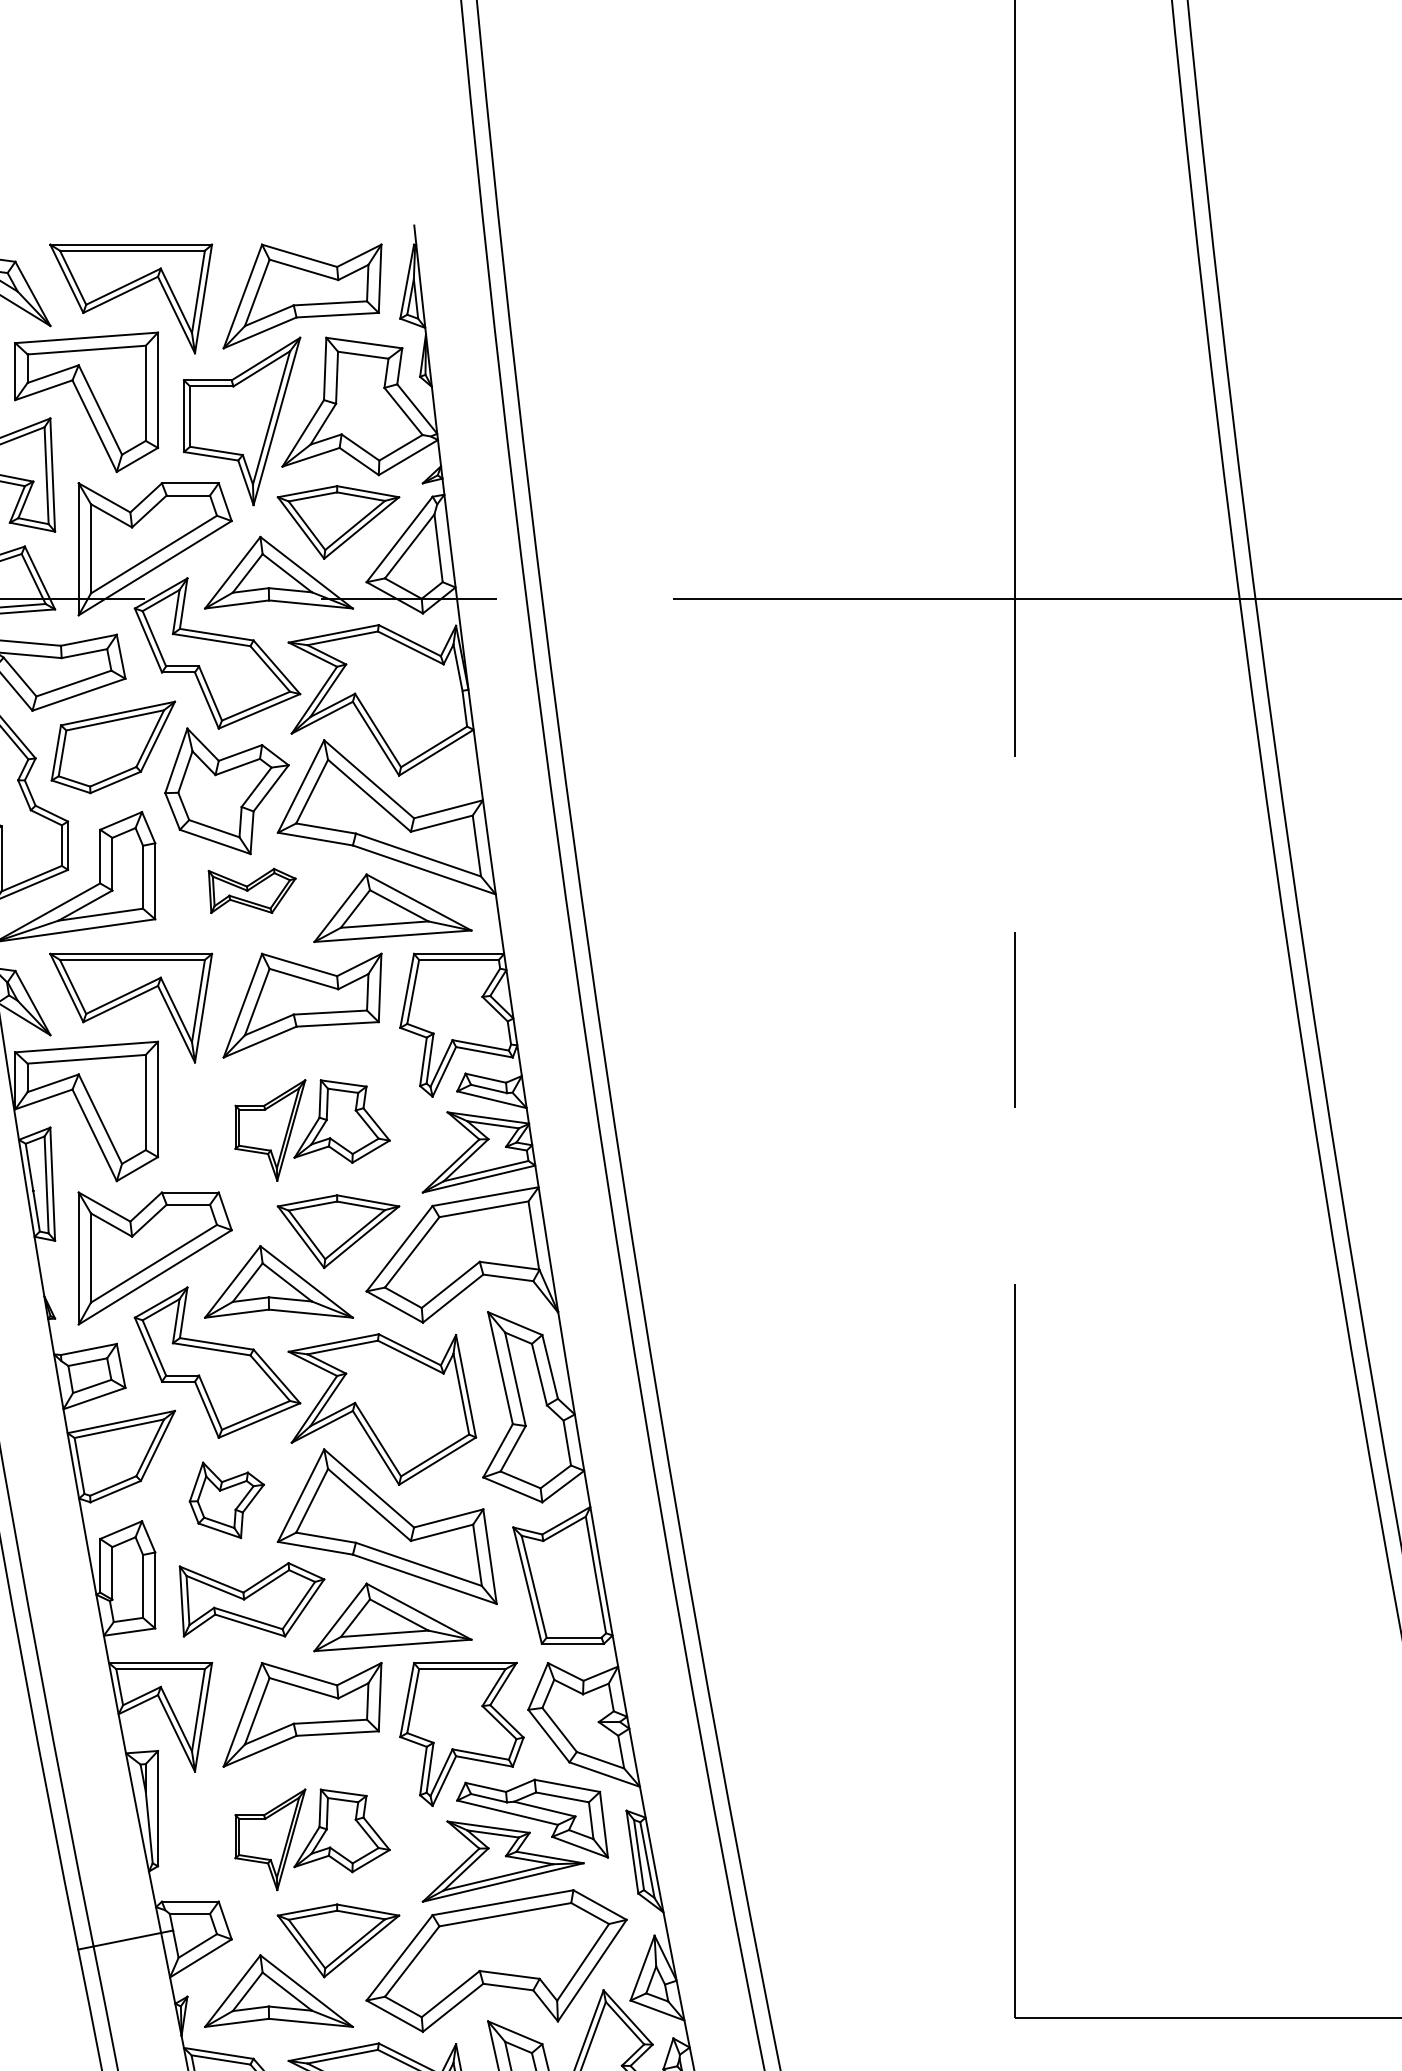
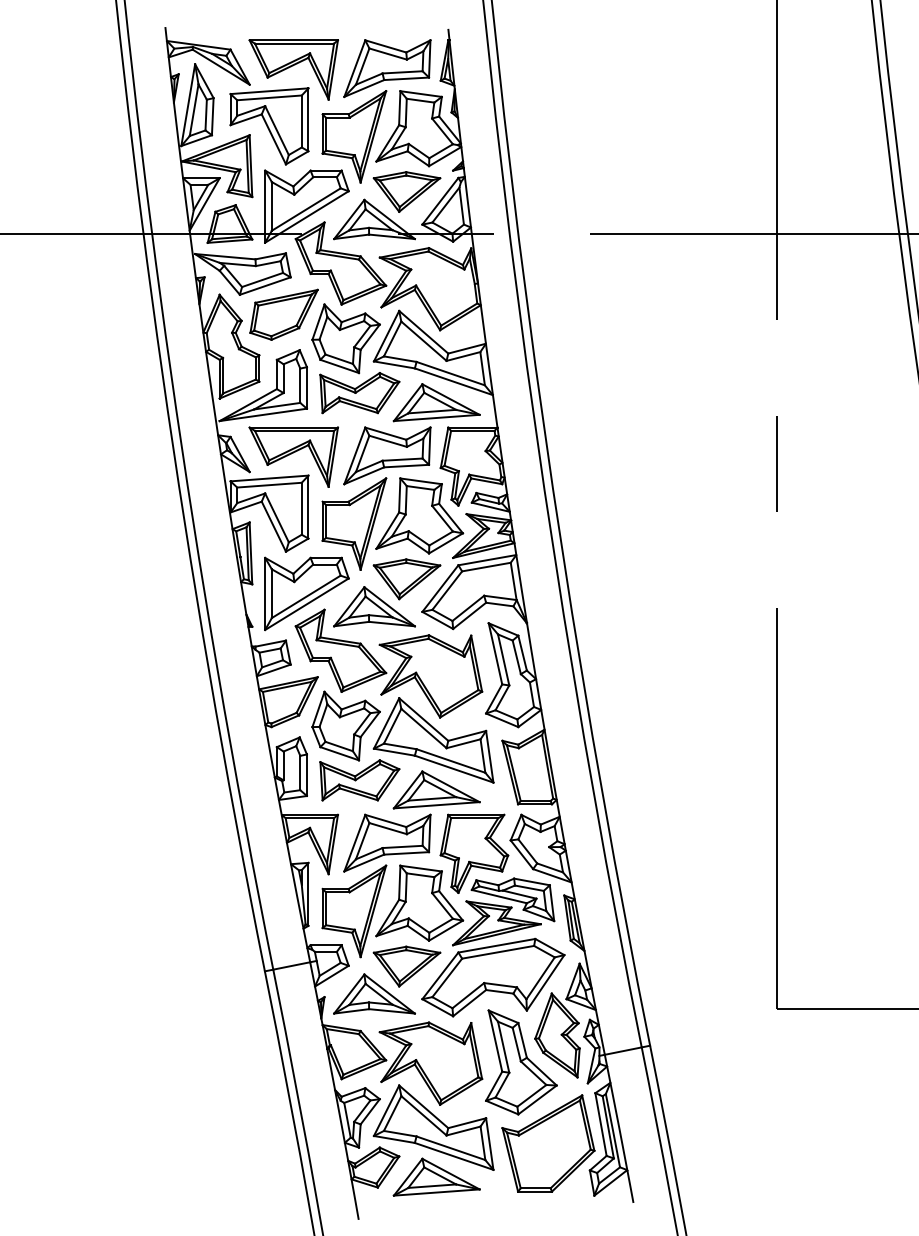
part: (251, 891) -> (359, 393), size x1.67
part: (311, 1129) -> (392, 523), size x1.67
part: (225, 1499) -> (345, 725), size x1.67
part: (311, 1839) -> (392, 911), size x1.67

